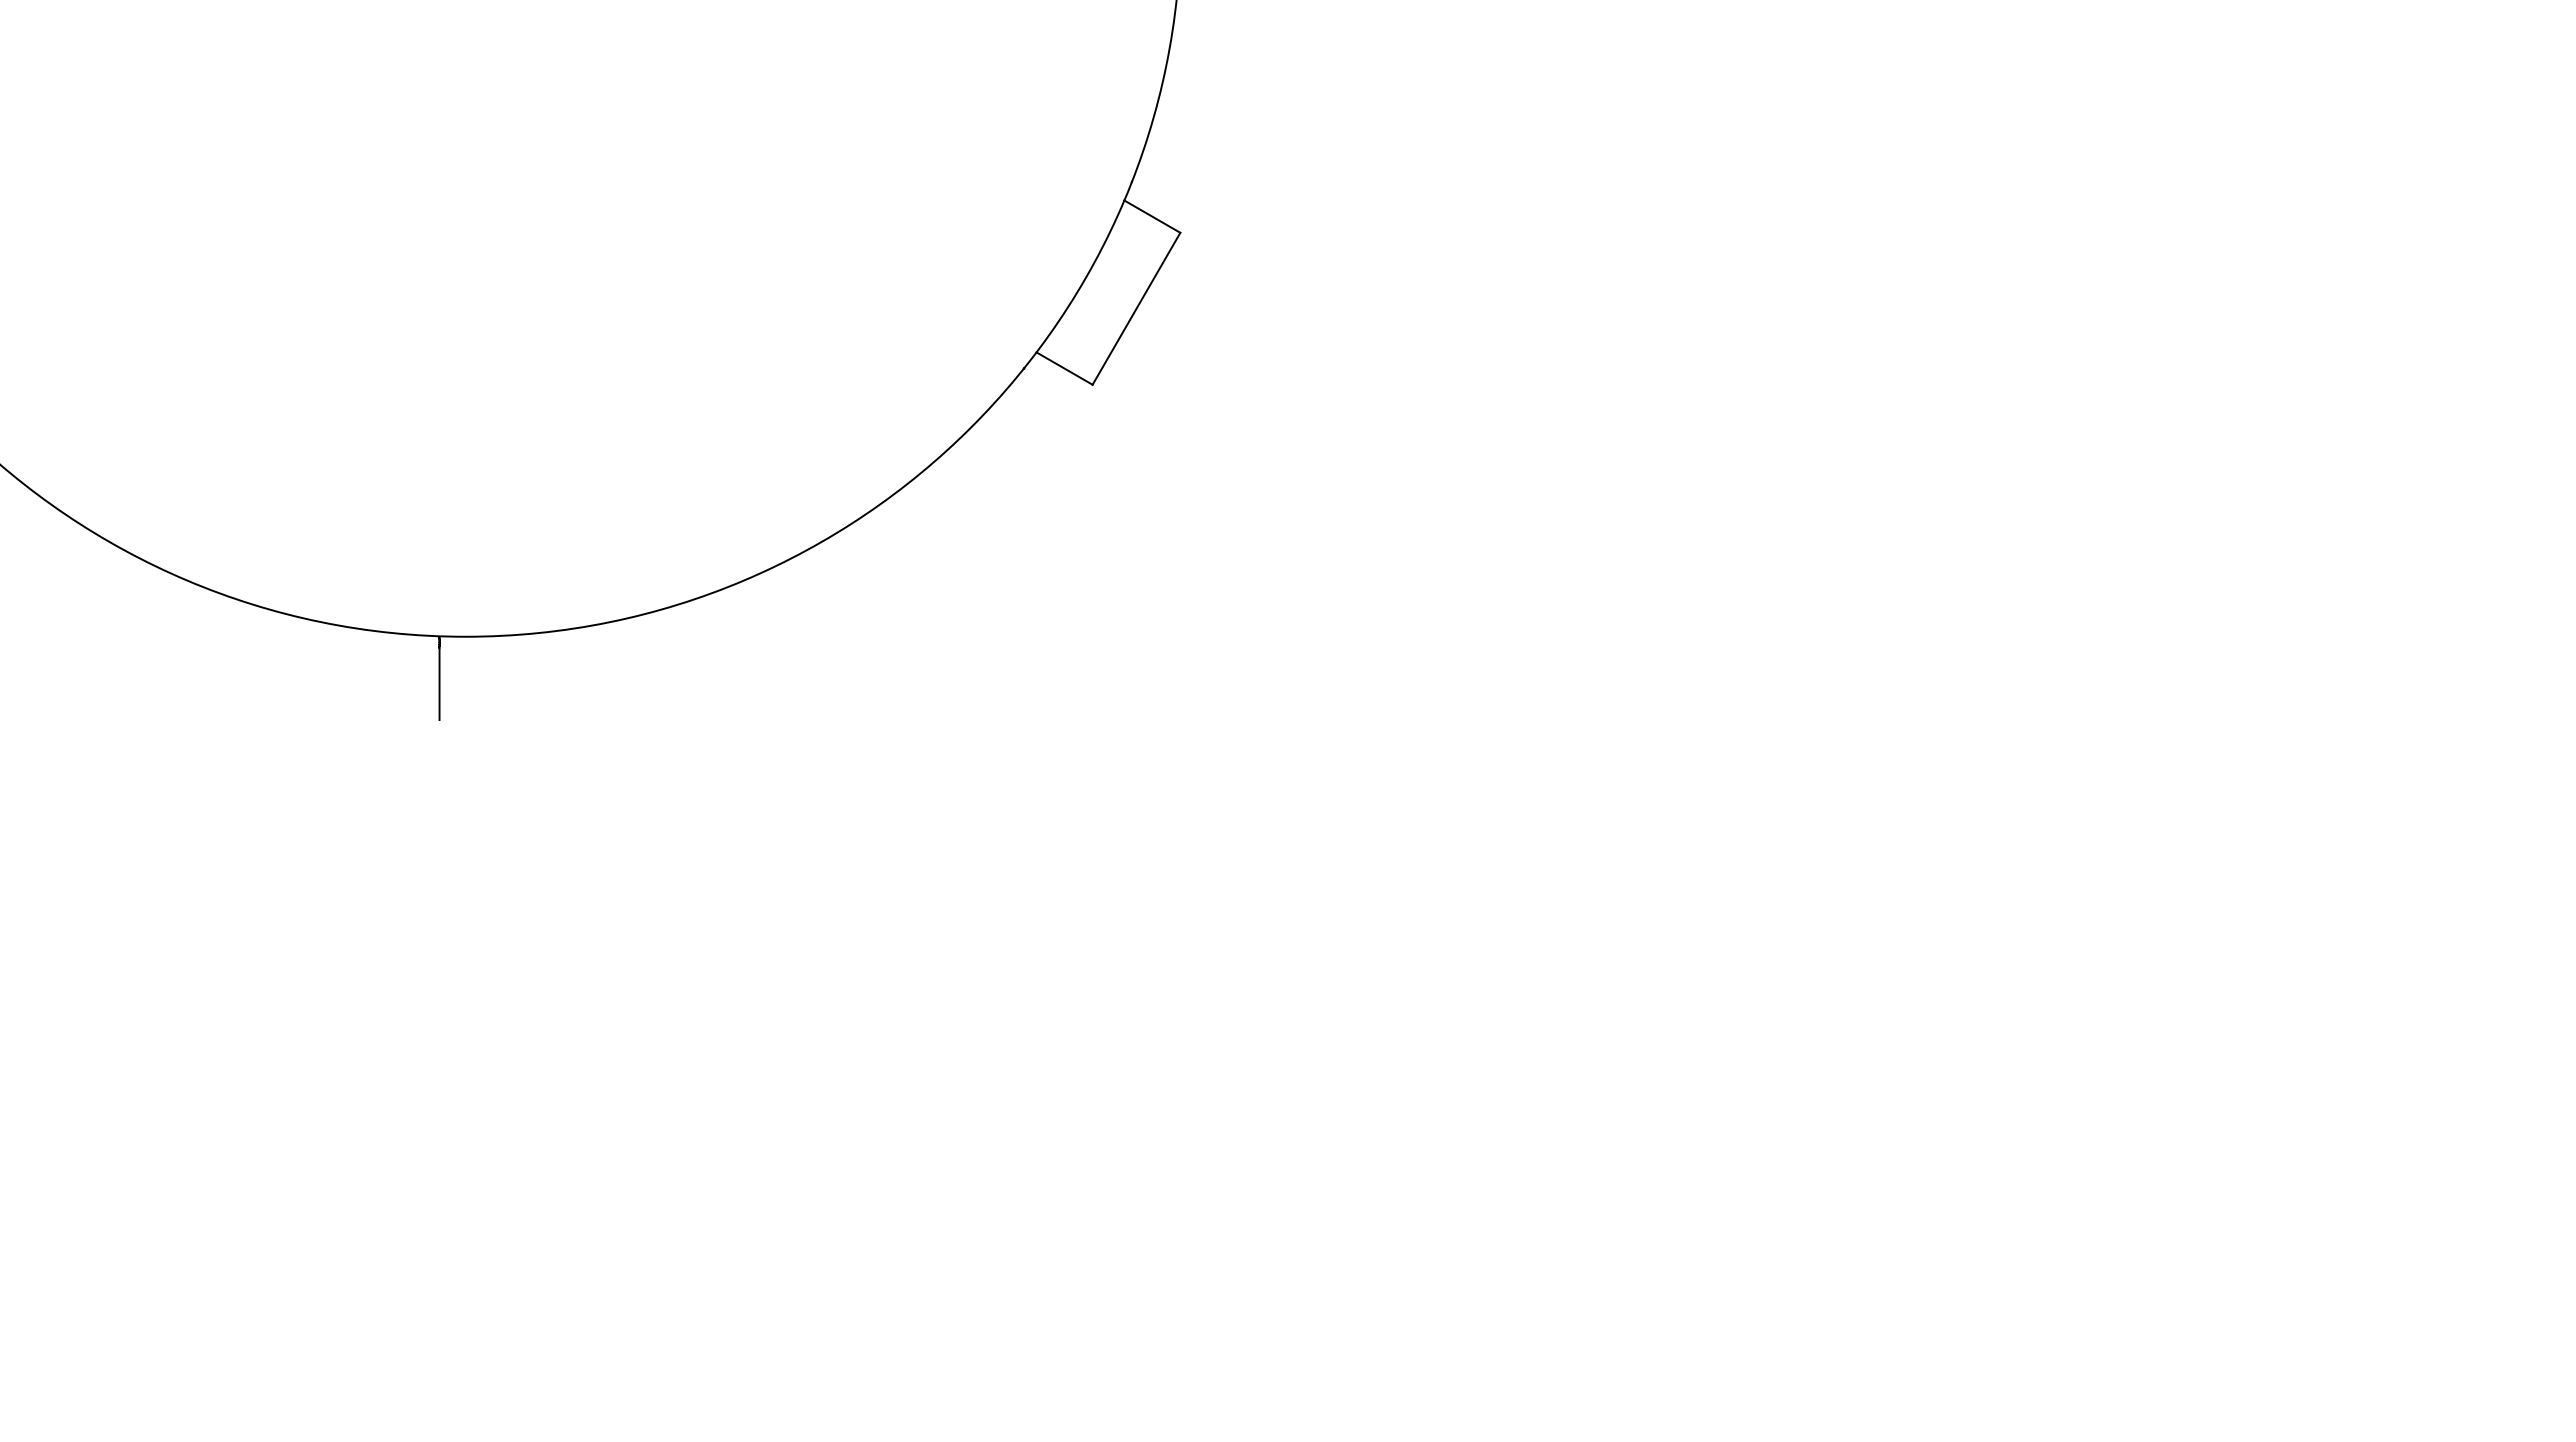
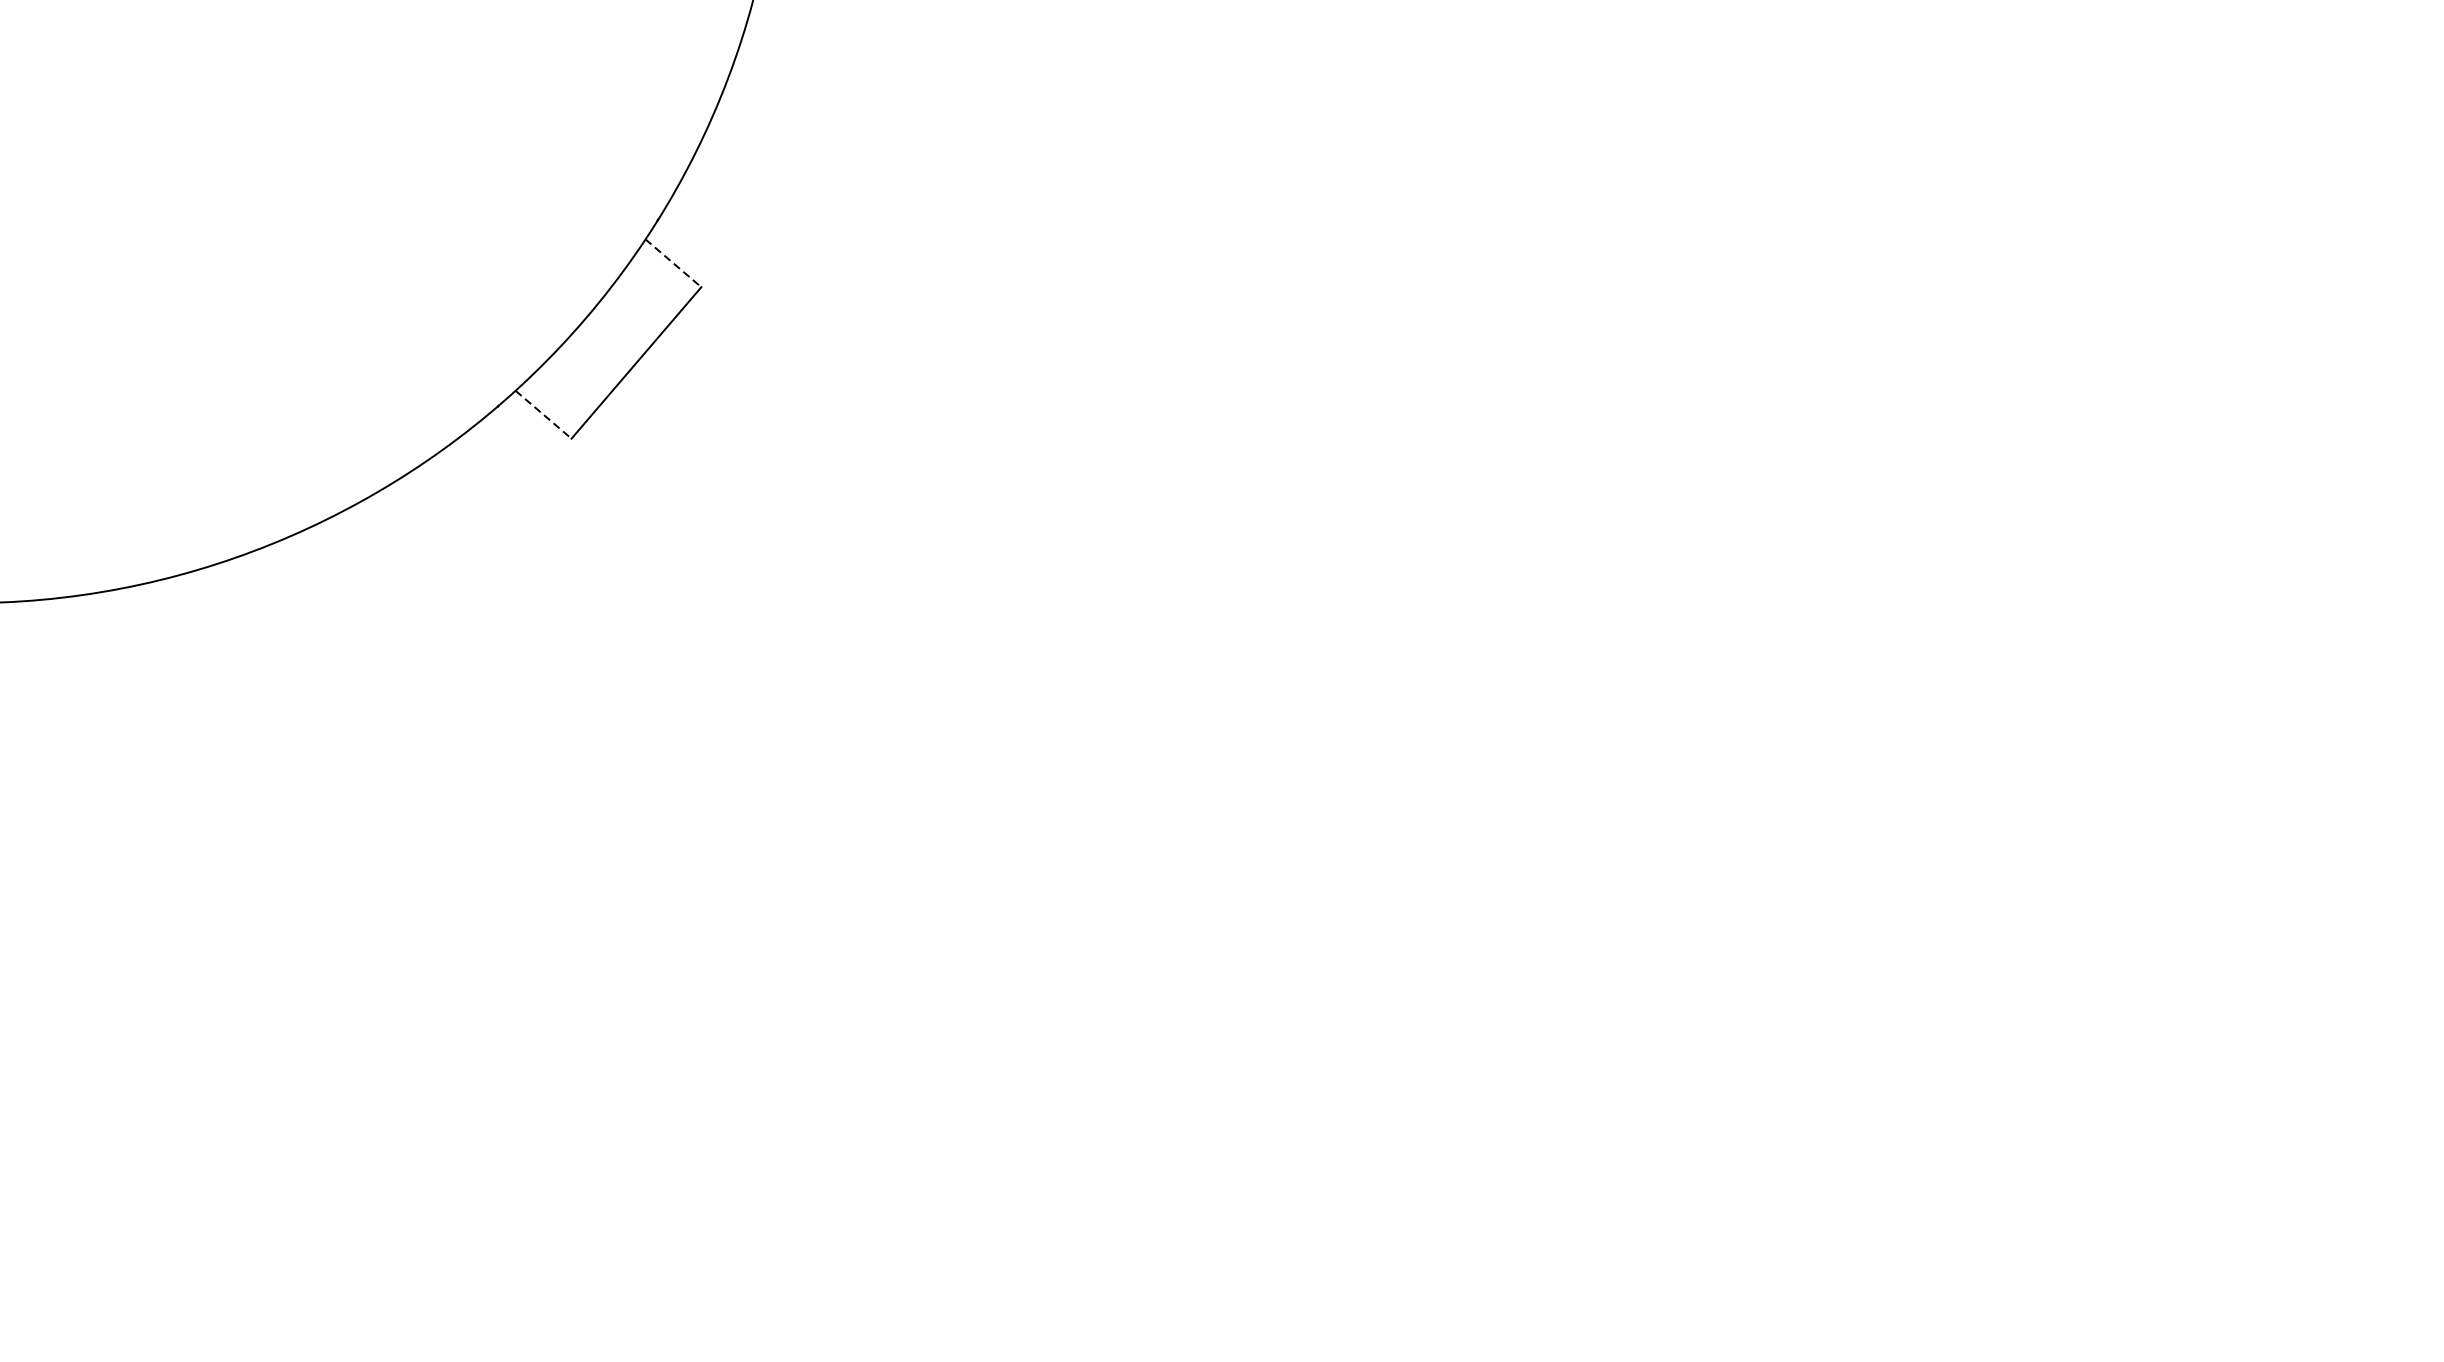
line: (1152, 216) -> (673, 263), solid -> dashed
line: (1064, 368) -> (543, 414), solid -> dashed

